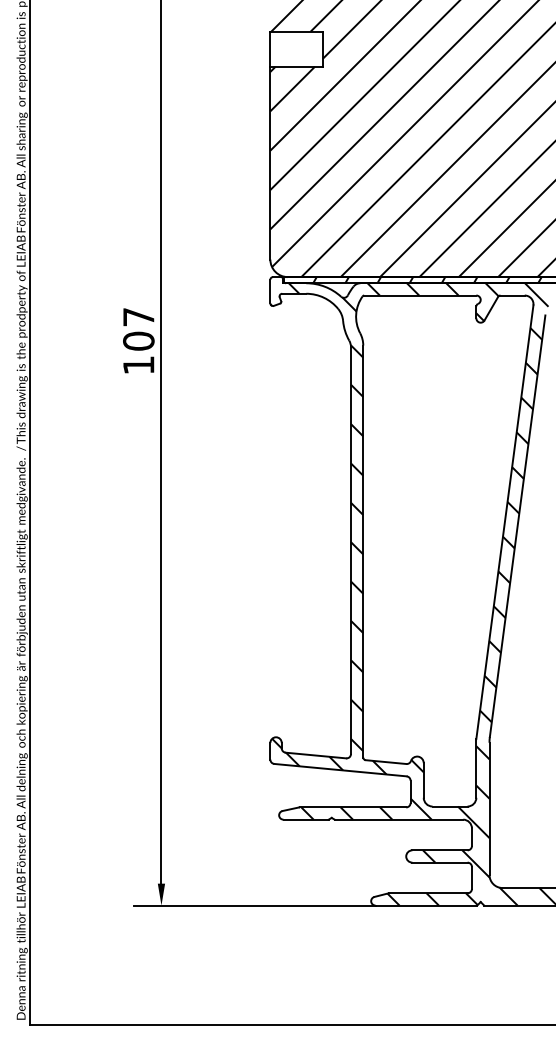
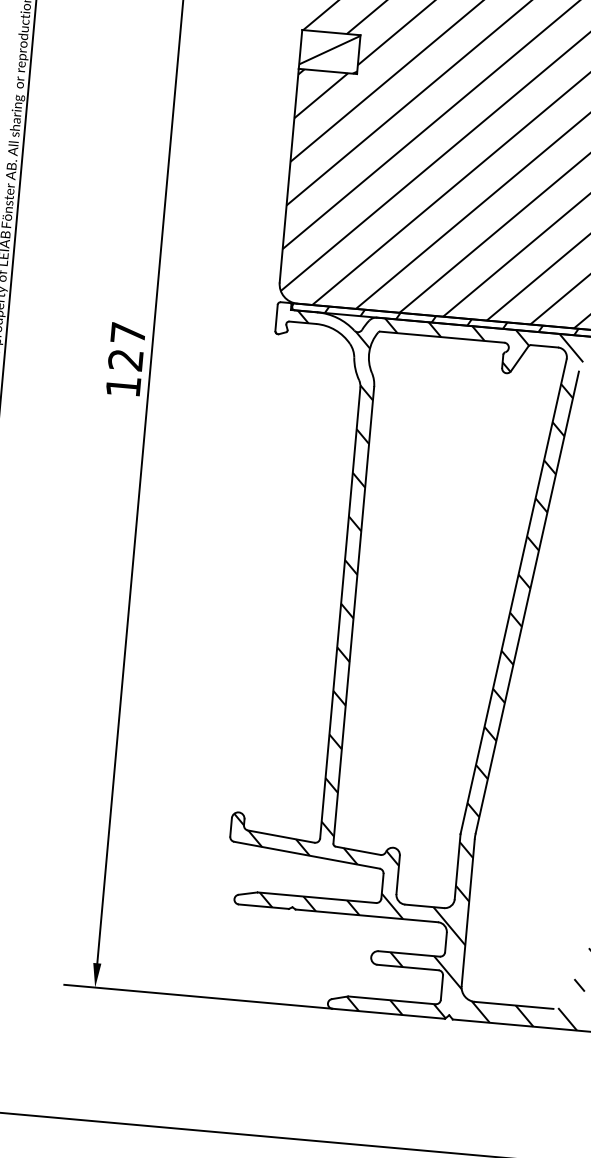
hatch: (296, 49) -> (329, 52), added
text: (138, 340) -> (125, 359), 107 -> 127

